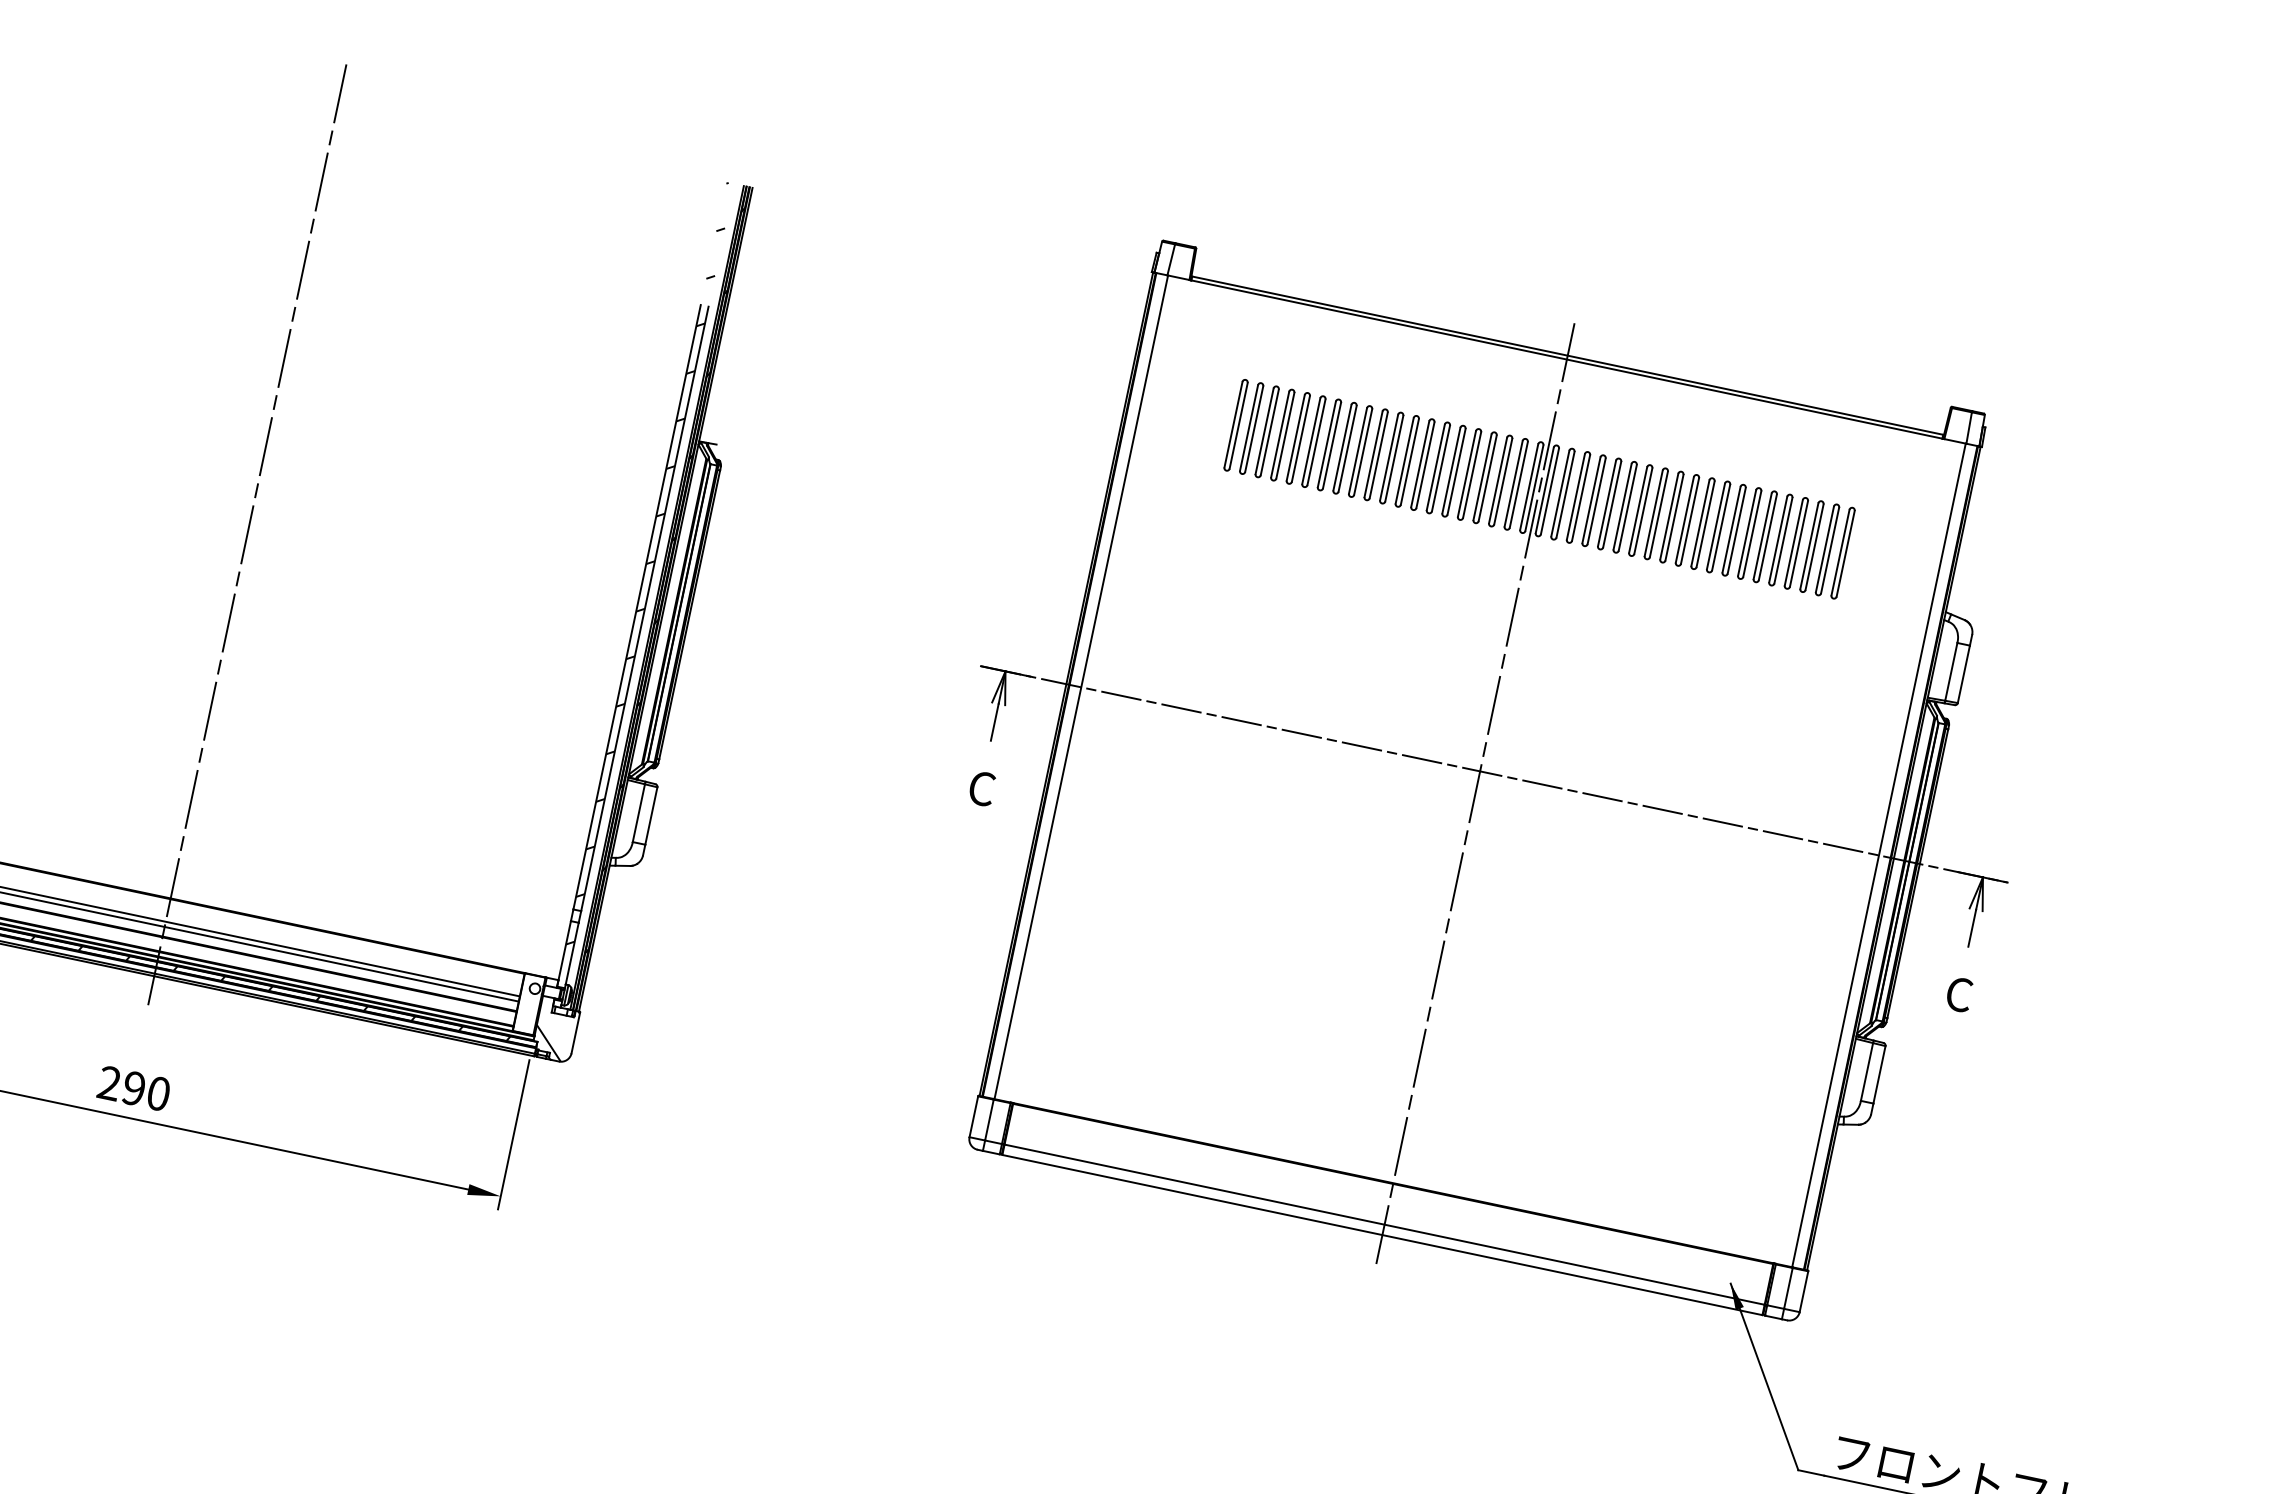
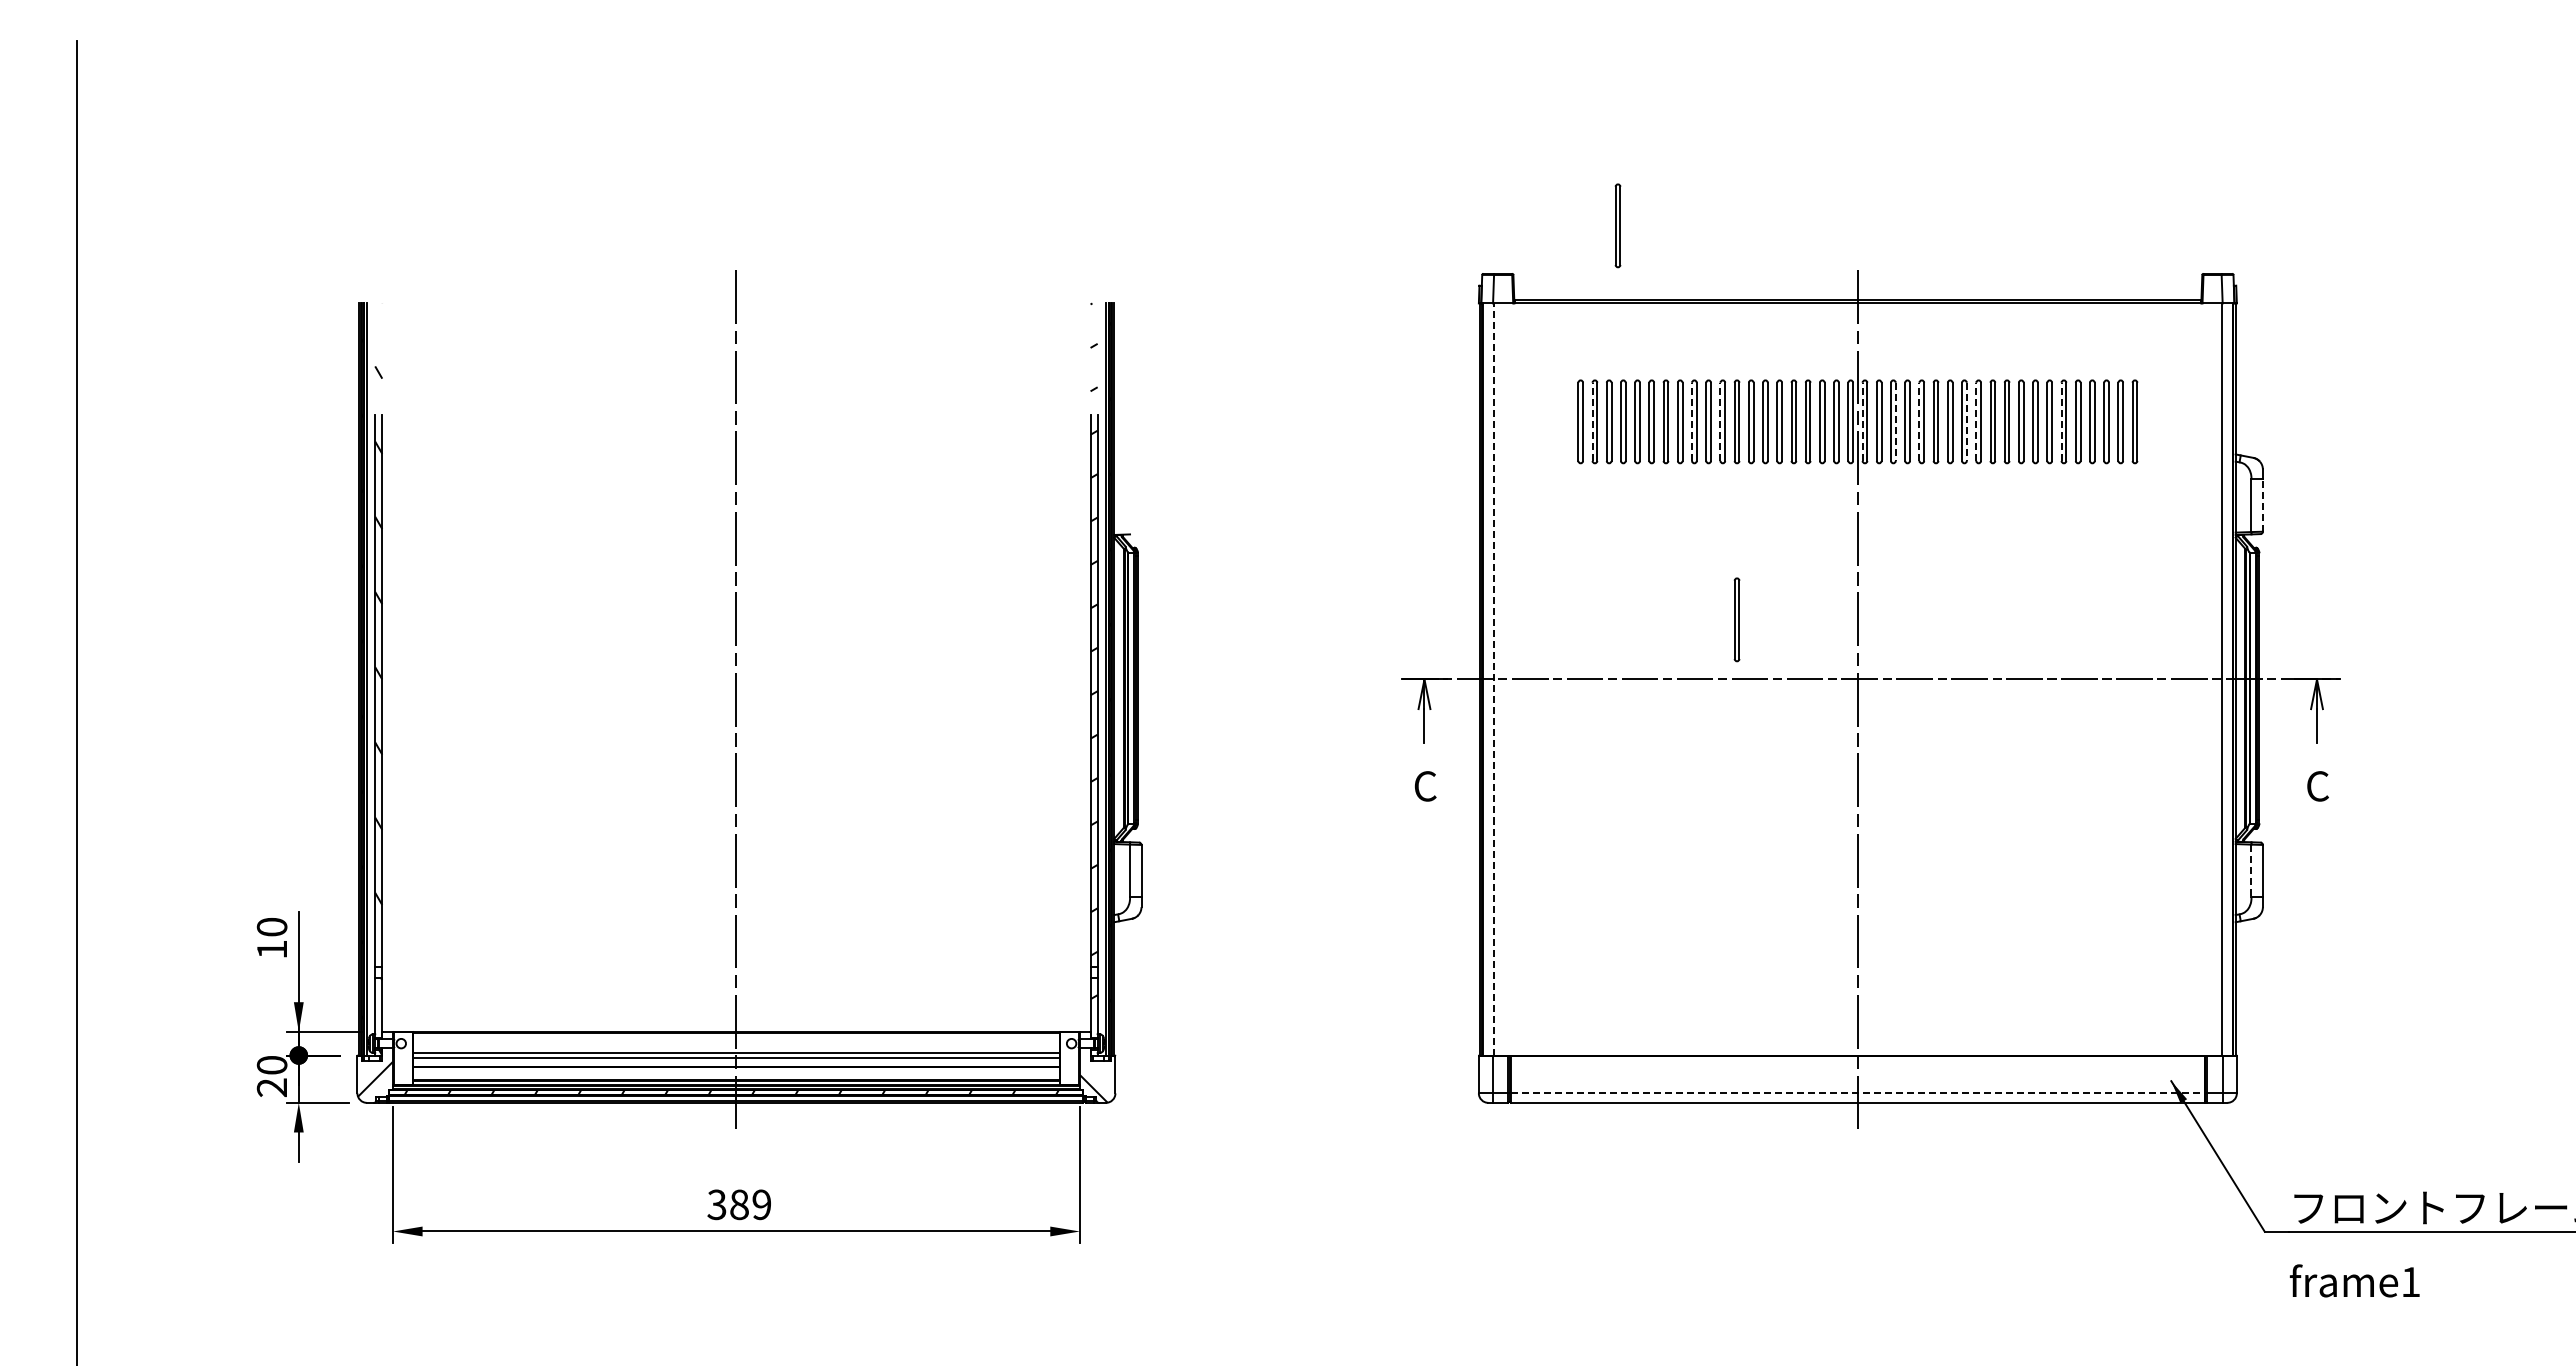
part: (1321, 218) -> (1617, 225), added
line: (1249, 427) -> (1592, 421), solid -> dashed
line: (1358, 450) -> (1692, 421), solid -> dashed
line: (1389, 457) -> (1720, 421), solid -> dashed
line: (1544, 489) -> (1862, 421), solid -> dashed
line: (1580, 498) -> (1895, 422), solid -> dashed
line: (1607, 503) -> (1919, 421), solid -> dashed
line: (1658, 515) -> (1966, 422), solid -> dashed
line: (1669, 516) -> (1976, 421), solid -> dashed
line: (1762, 535) -> (2061, 421), solid -> dashed
line: (1963, 674) -> (2262, 505), solid -> dashed
part: (1361, 677) -> (1736, 619), added
line: (1081, 686) -> (1493, 678), solid -> dashed
line: (1866, 1072) -> (2251, 871), solid -> dashed
text: (134, 1088) -> (739, 1204), 290 -> 389
line: (1385, 1224) -> (1858, 1093), solid -> dashed

